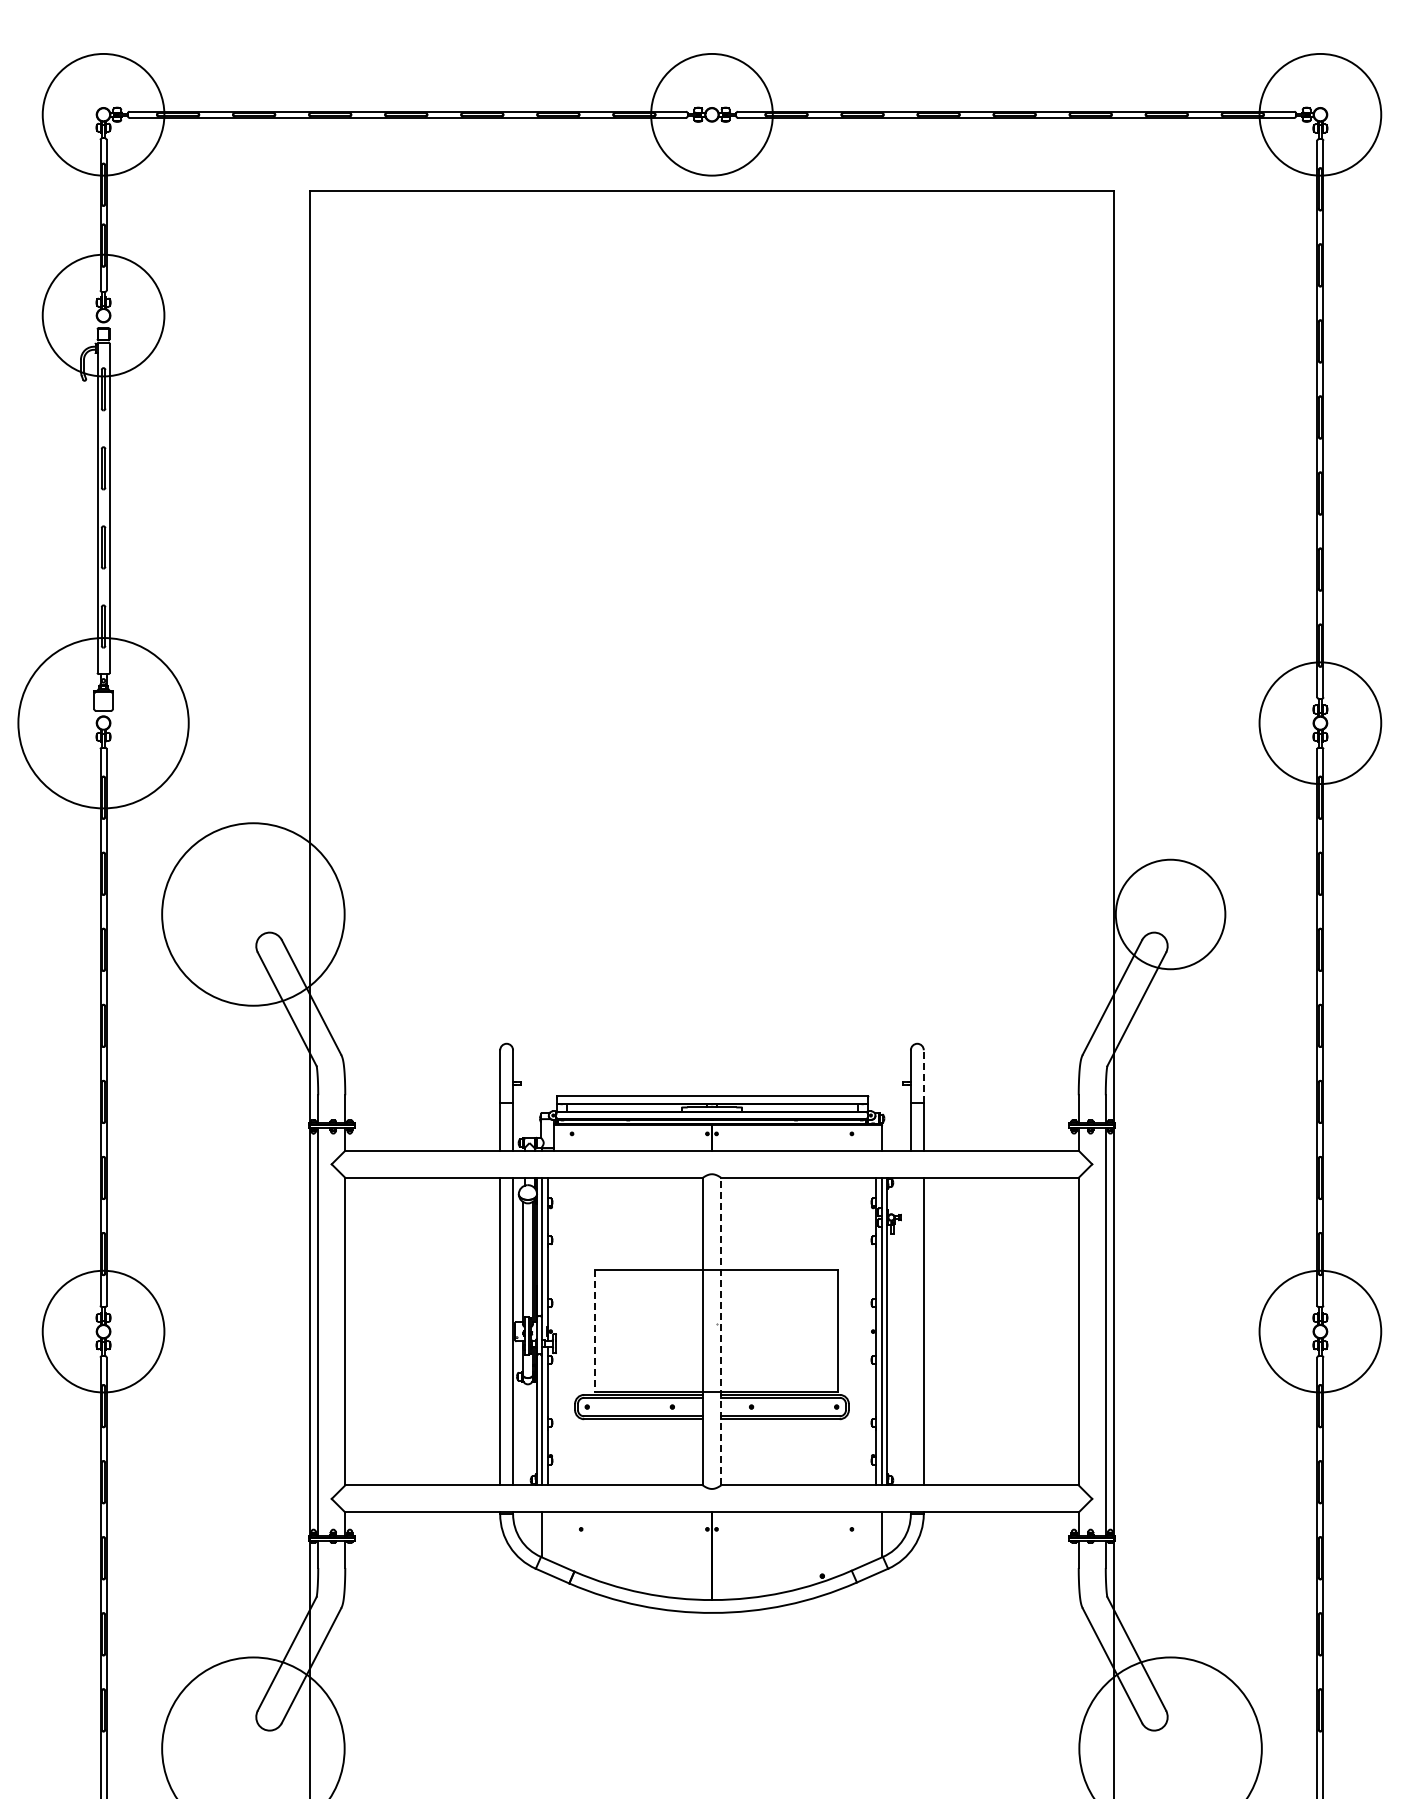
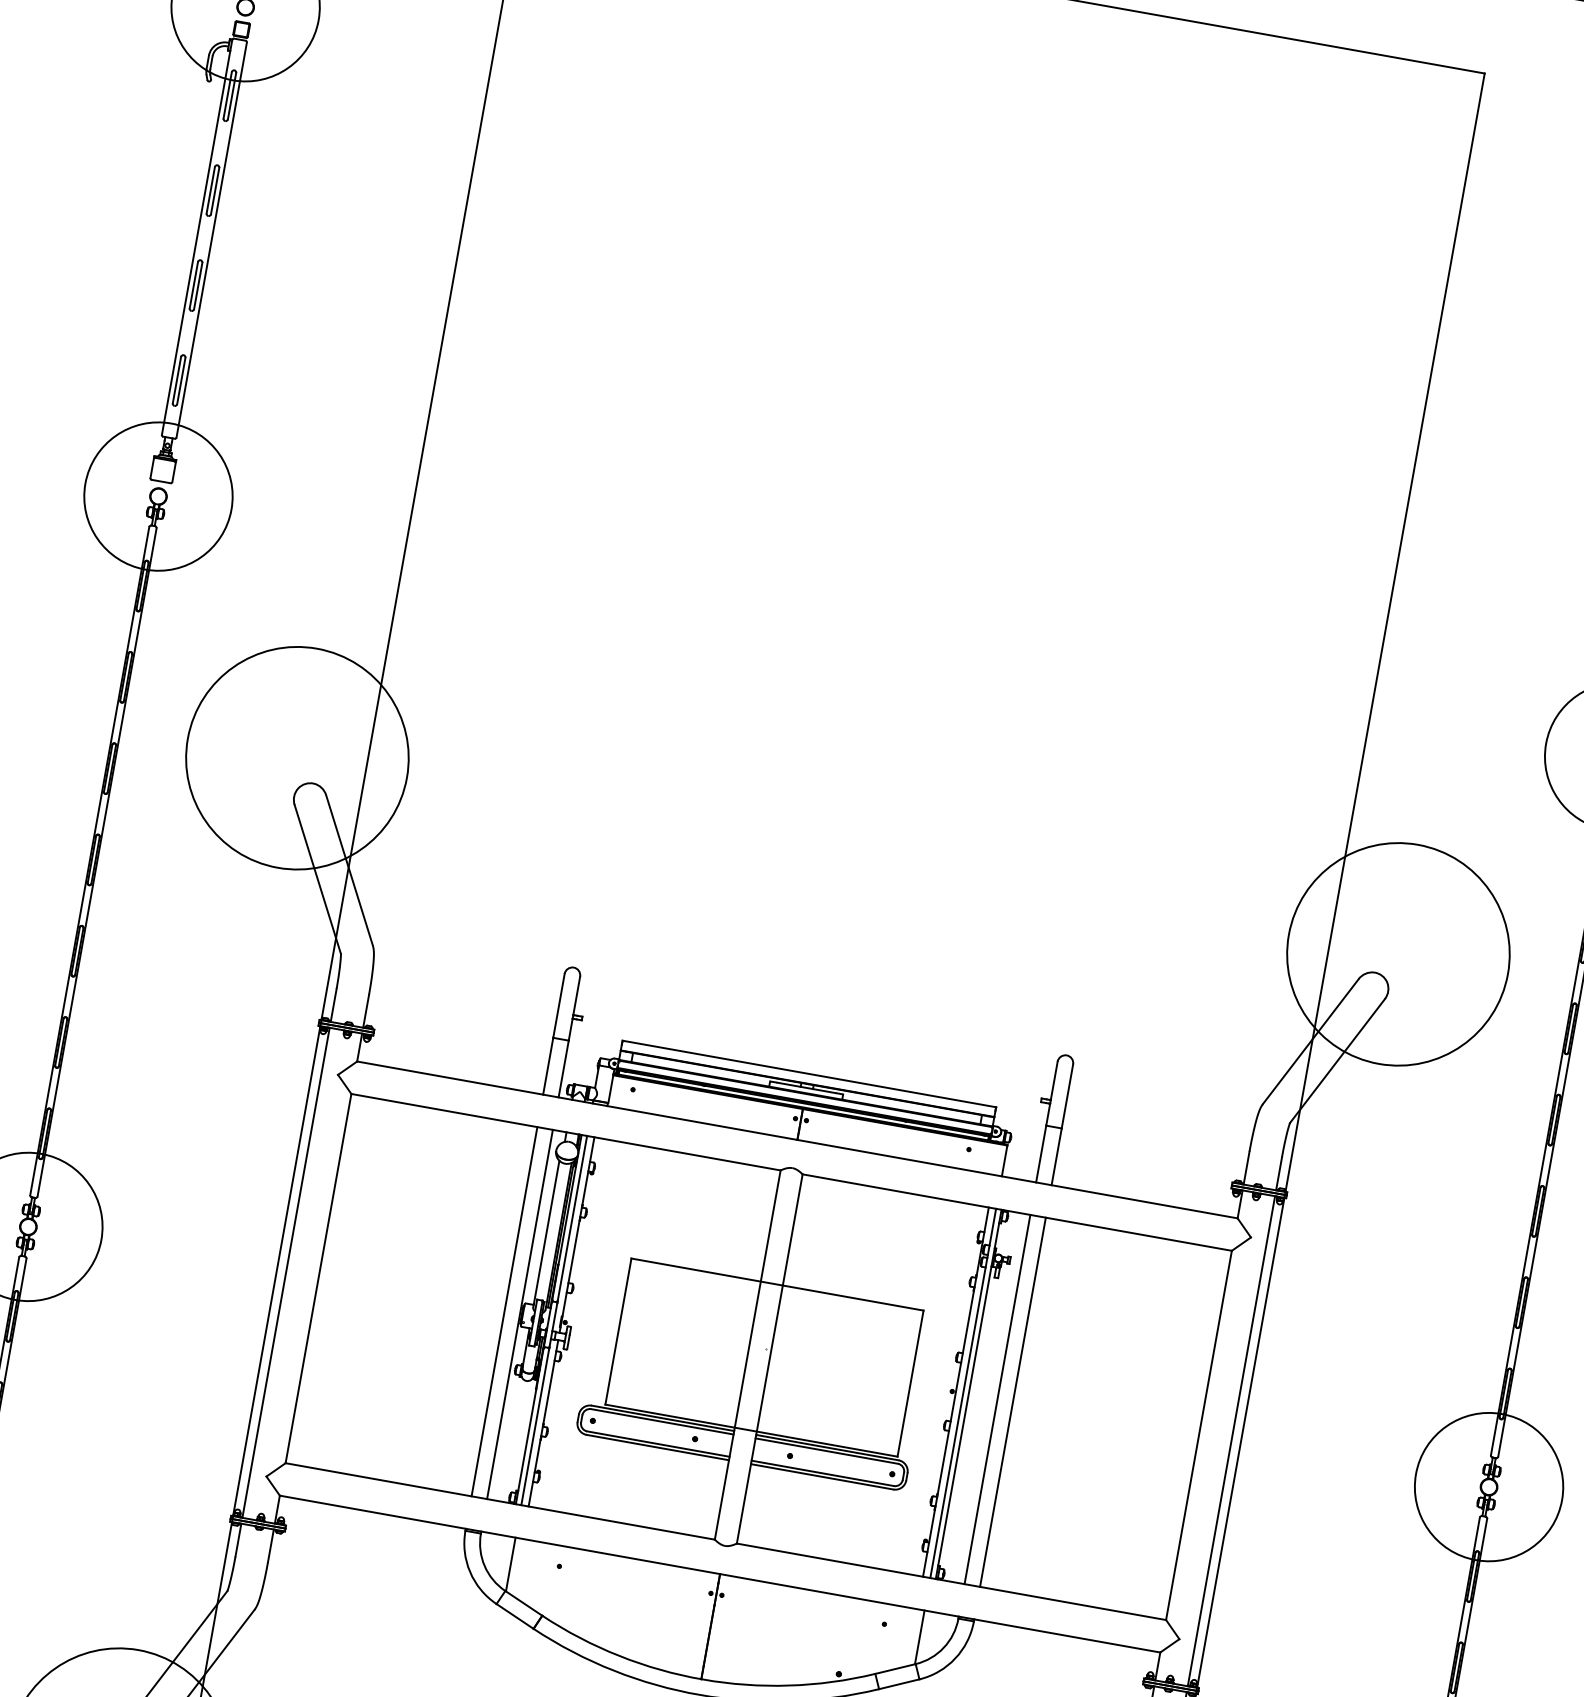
circle: (103, 723) -> (158, 496), size x0.71
circle: (1170, 914) -> (1398, 954), size x1.67
line: (923, 1076) -> (1067, 1095), dashed -> solid
line: (595, 1331) -> (618, 1331), dashed -> solid
line: (721, 1331) -> (770, 1358), dashed -> solid
line: (910, 1331) -> (997, 1399), added

